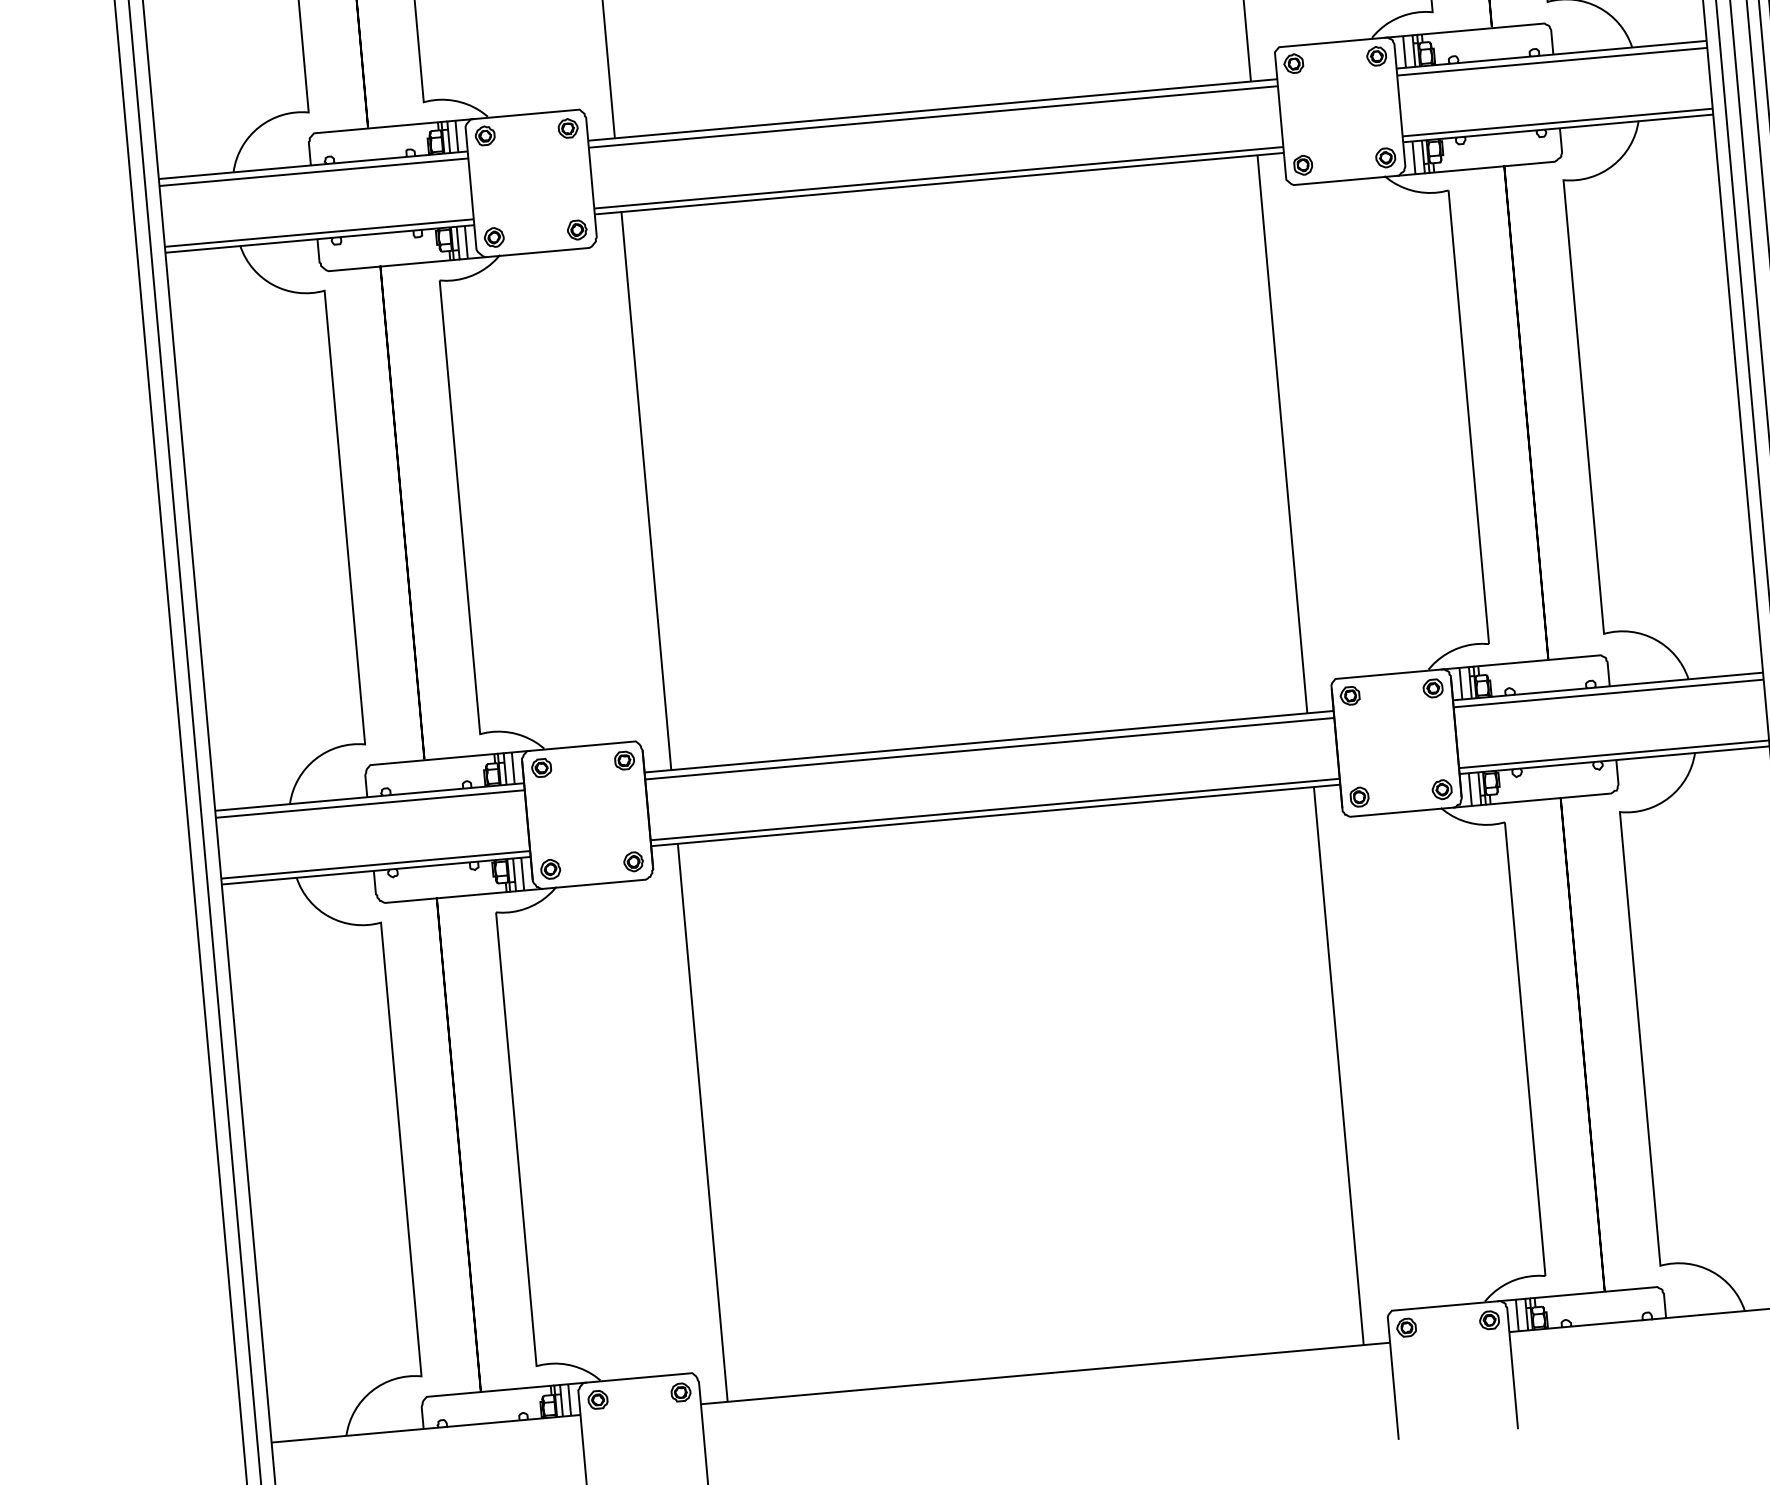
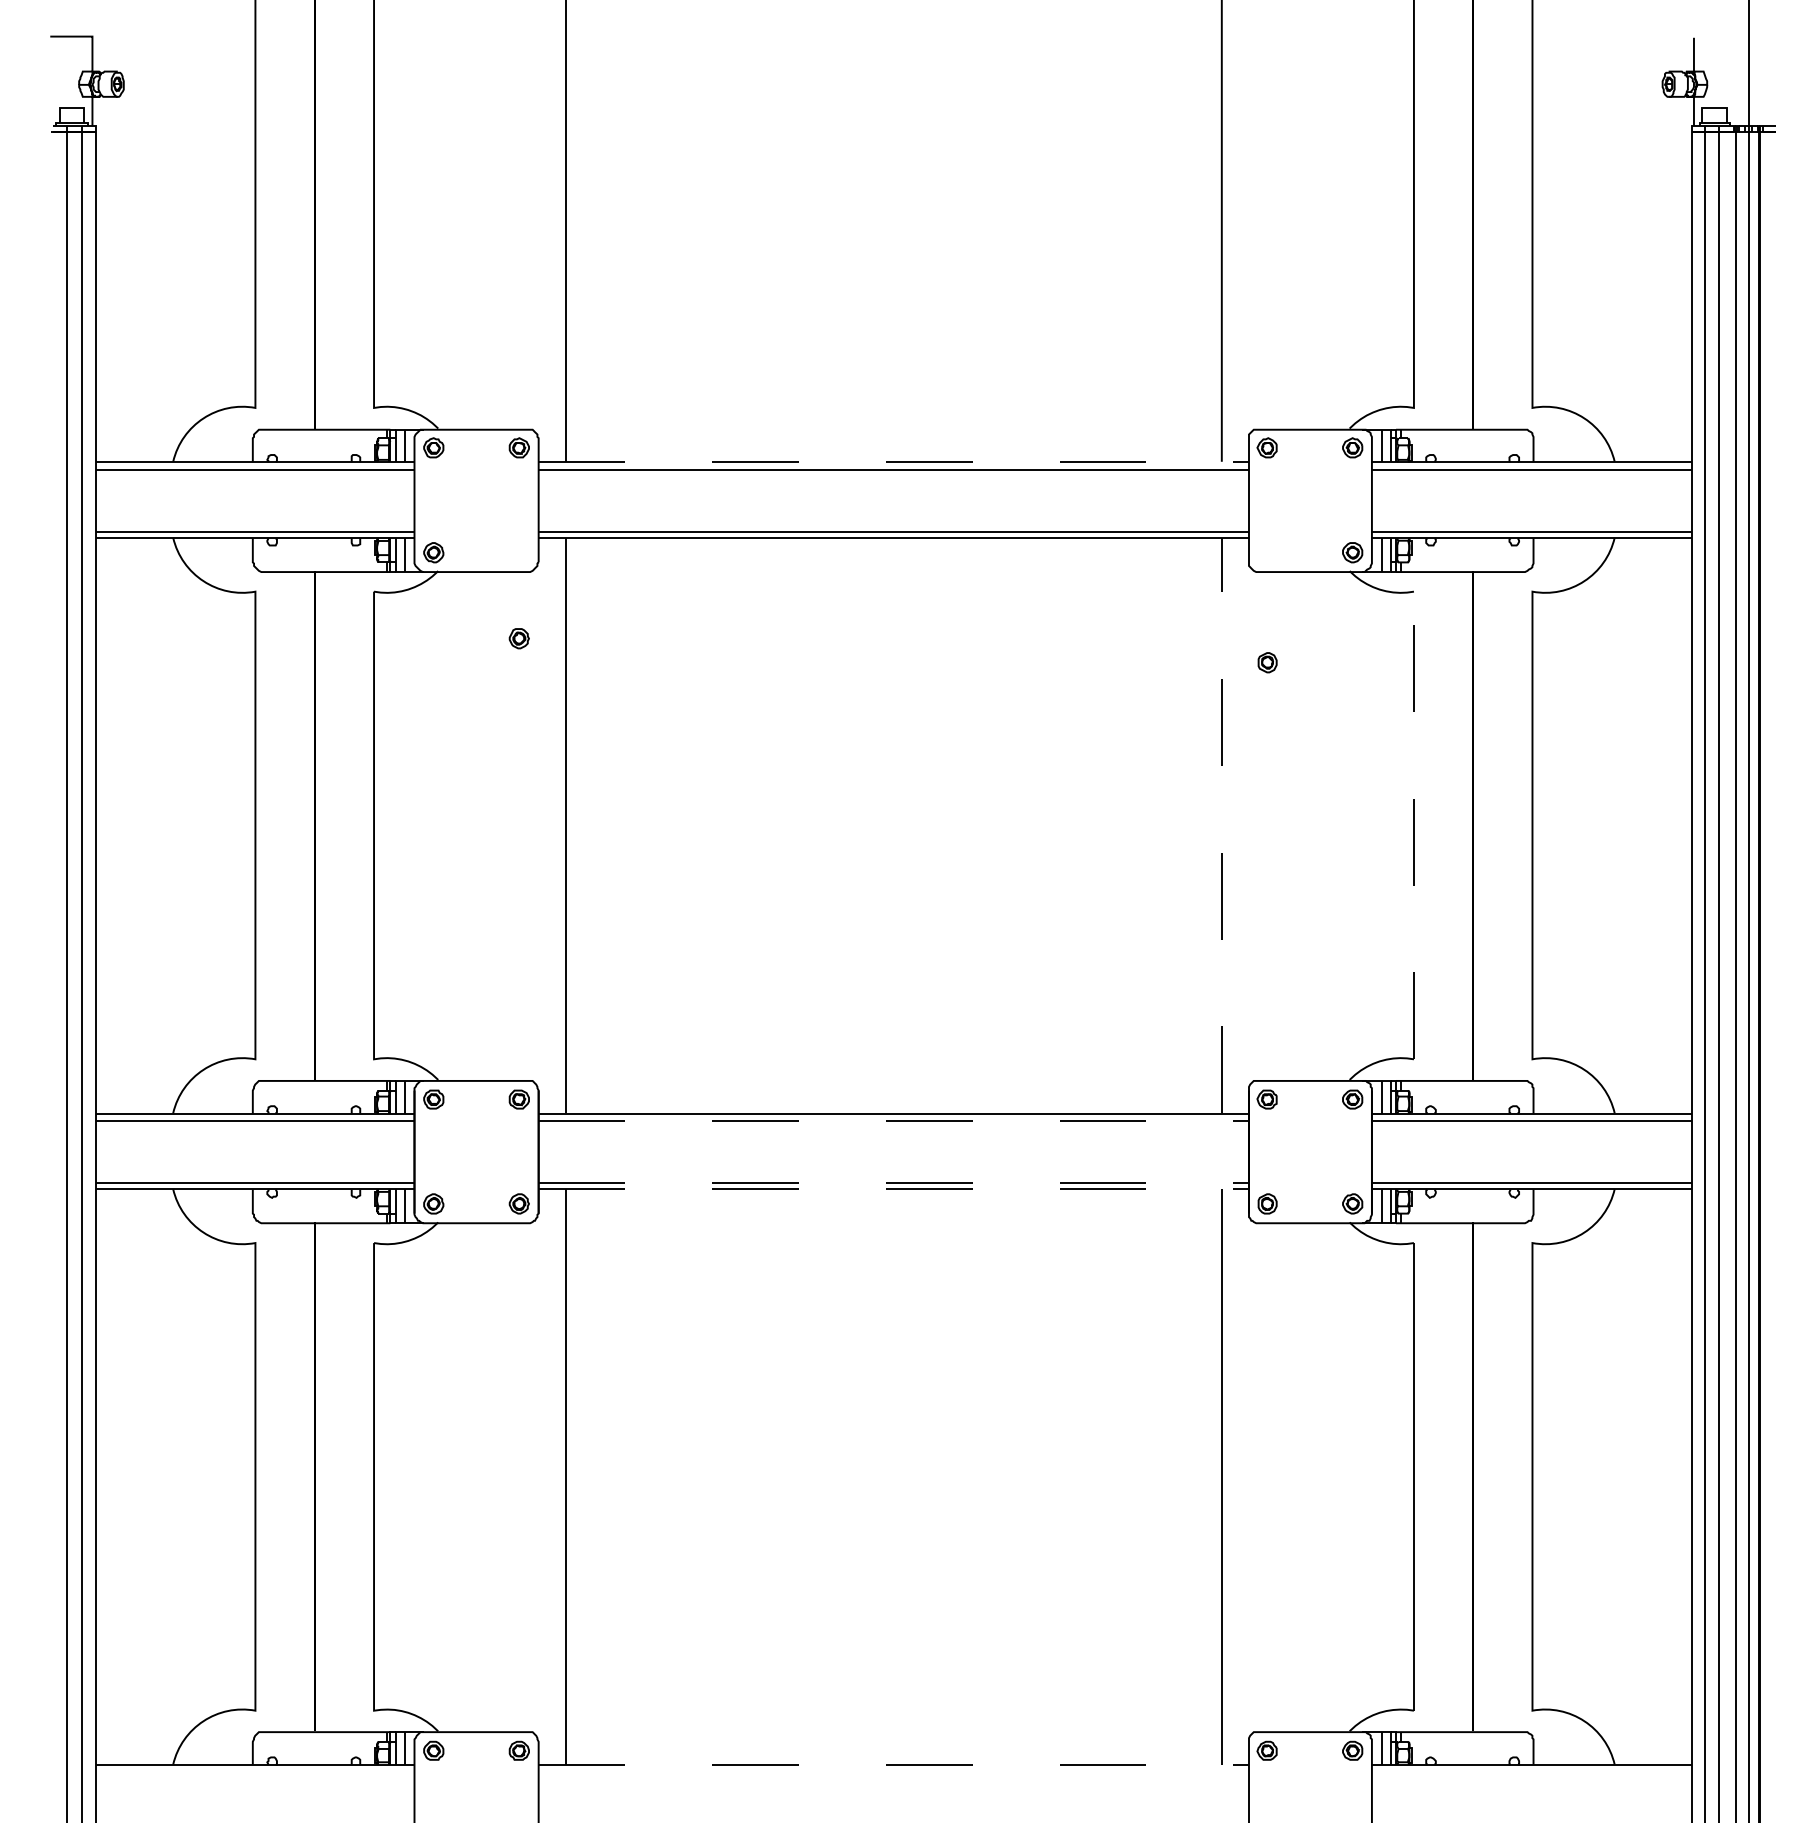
line: (933, 110) -> (894, 462), solid -> dashed
part: (1303, 165) -> (1267, 662), moved
part: (576, 229) -> (518, 638), moved
line: (1468, 417) -> (1413, 825), solid -> dashed
line: (1282, 433) -> (1221, 825), solid -> dashed
line: (990, 748) -> (894, 1120), solid -> dashed
line: (995, 809) -> (894, 1183), solid -> dashed
line: (996, 815) -> (894, 1189), solid -> dashed
line: (1046, 1373) -> (894, 1764), solid -> dashed

